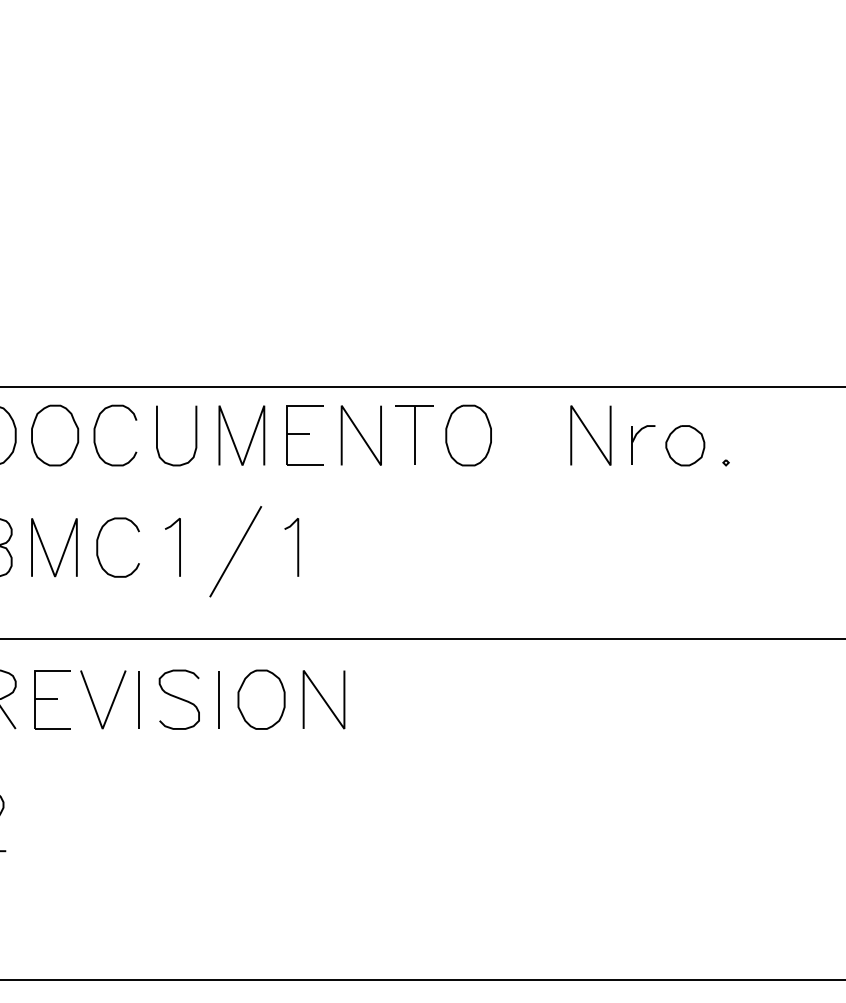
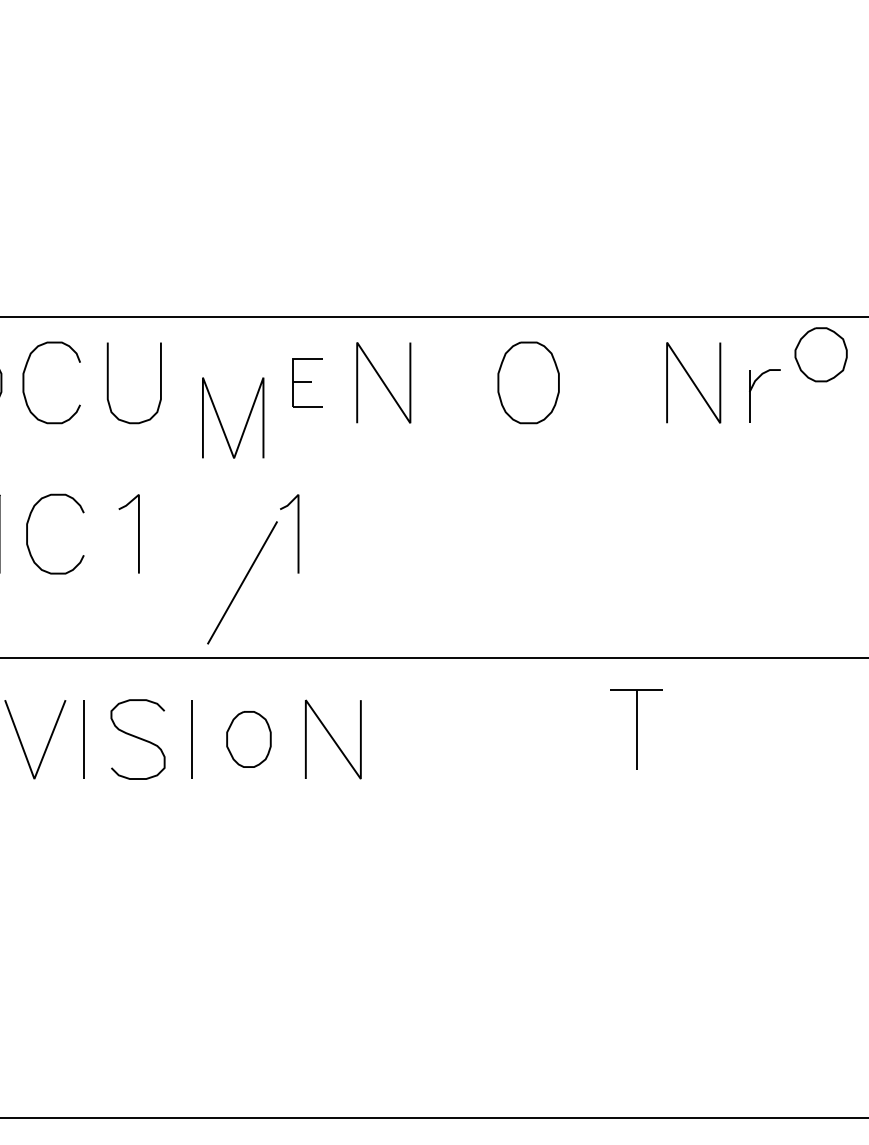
part: (414, 434) -> (636, 728), moved
part: (304, 435) -> (306, 382), size x0.6
curve: (233, 438) -> (221, 421), moved
part: (685, 445) -> (821, 354), moved
line: (235, 551) -> (242, 582), moved
part: (261, 699) -> (248, 739), size x0.7

